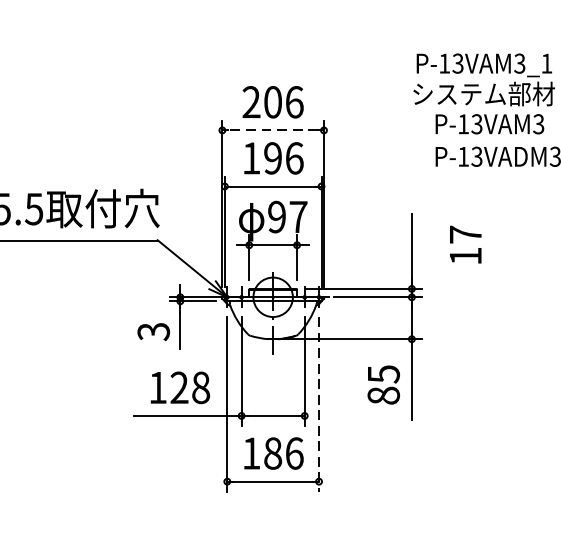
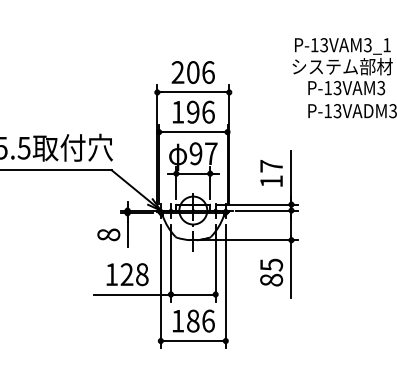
line: (273, 130) -> (193, 92), dashed -> solid
text: (465, 244) -> (271, 173), moved
text: (153, 331) -> (108, 234), 3 -> 8
line: (318, 404) -> (225, 286), dashed -> solid

